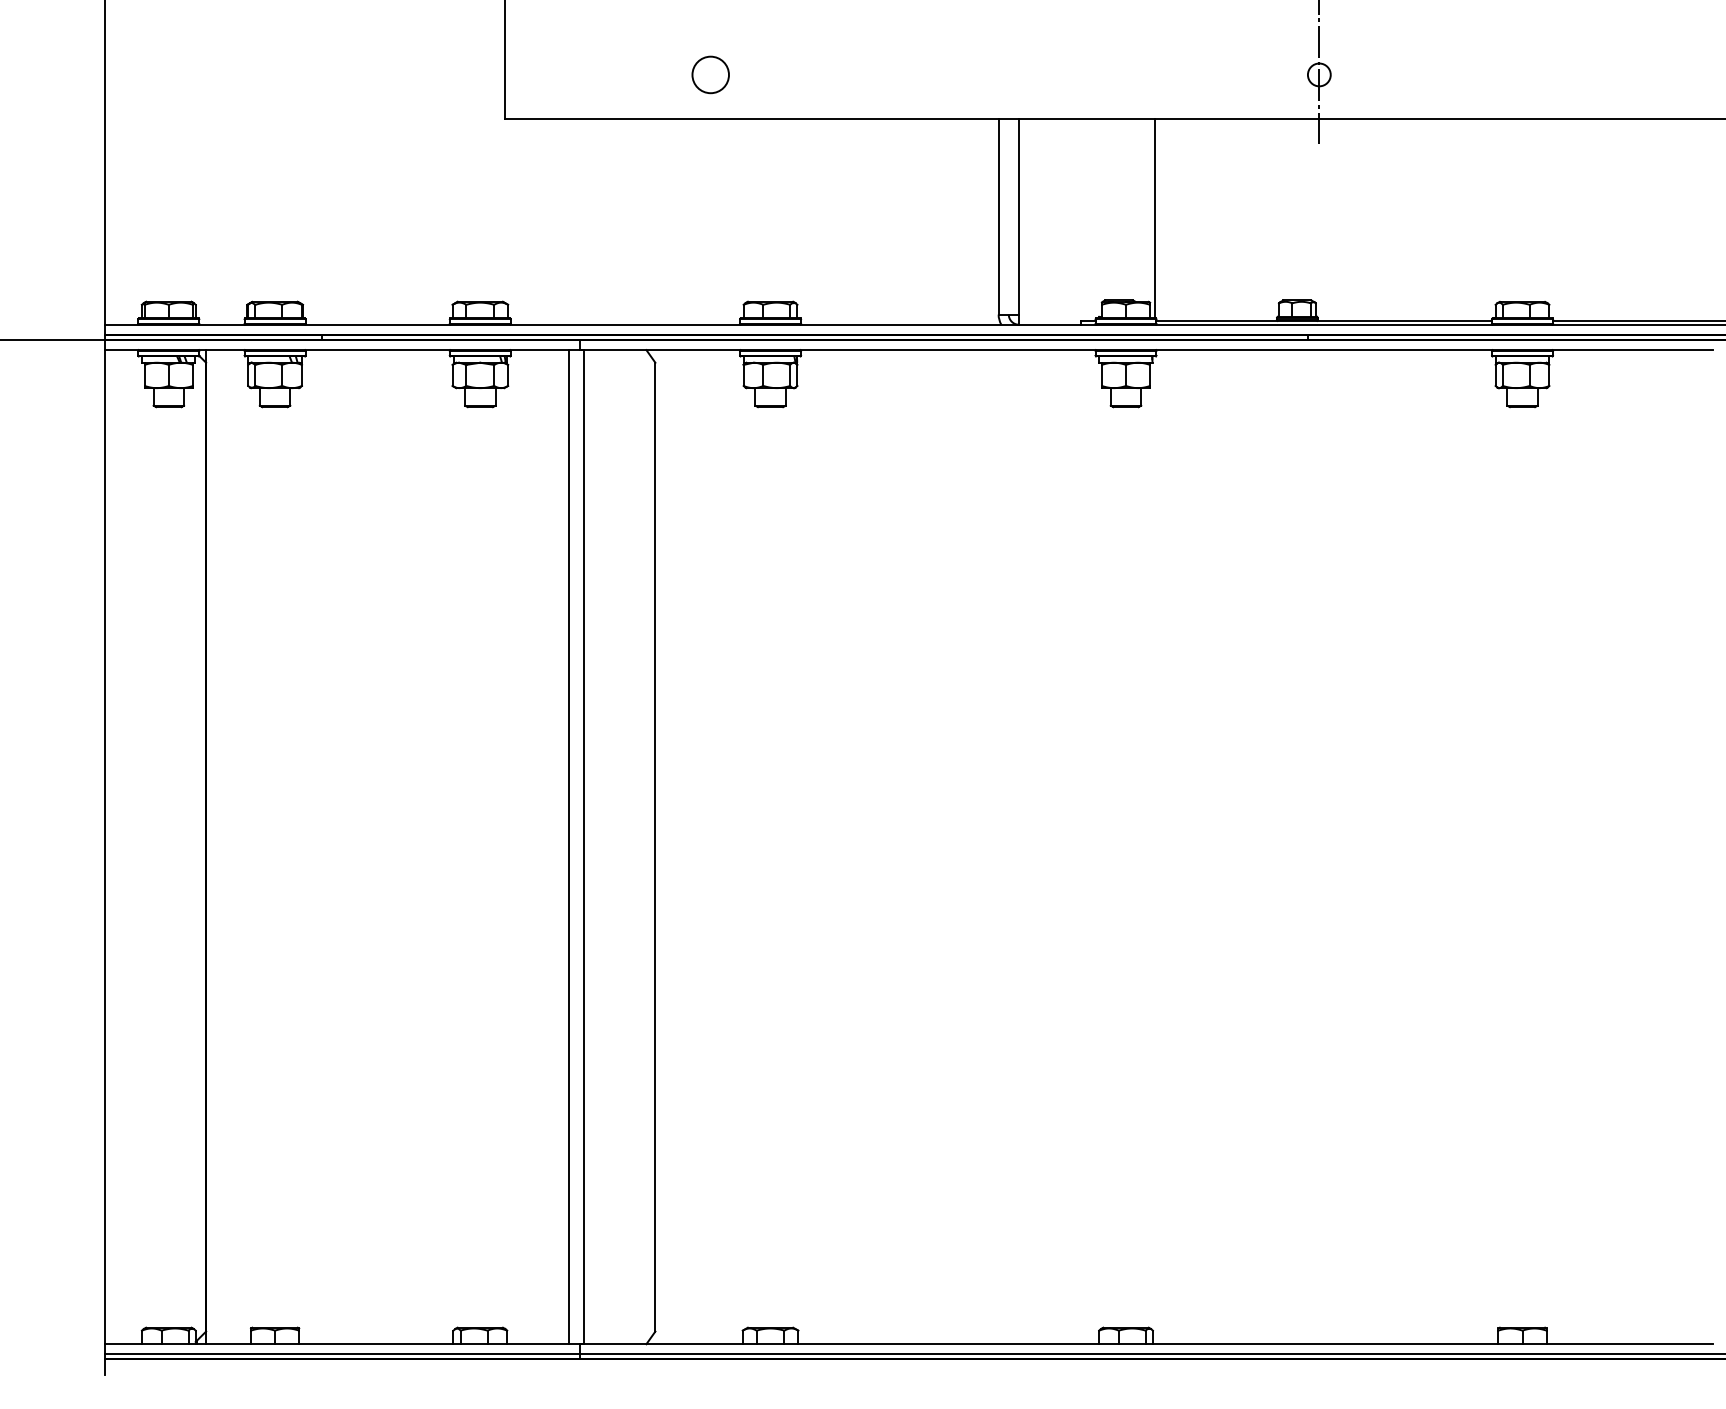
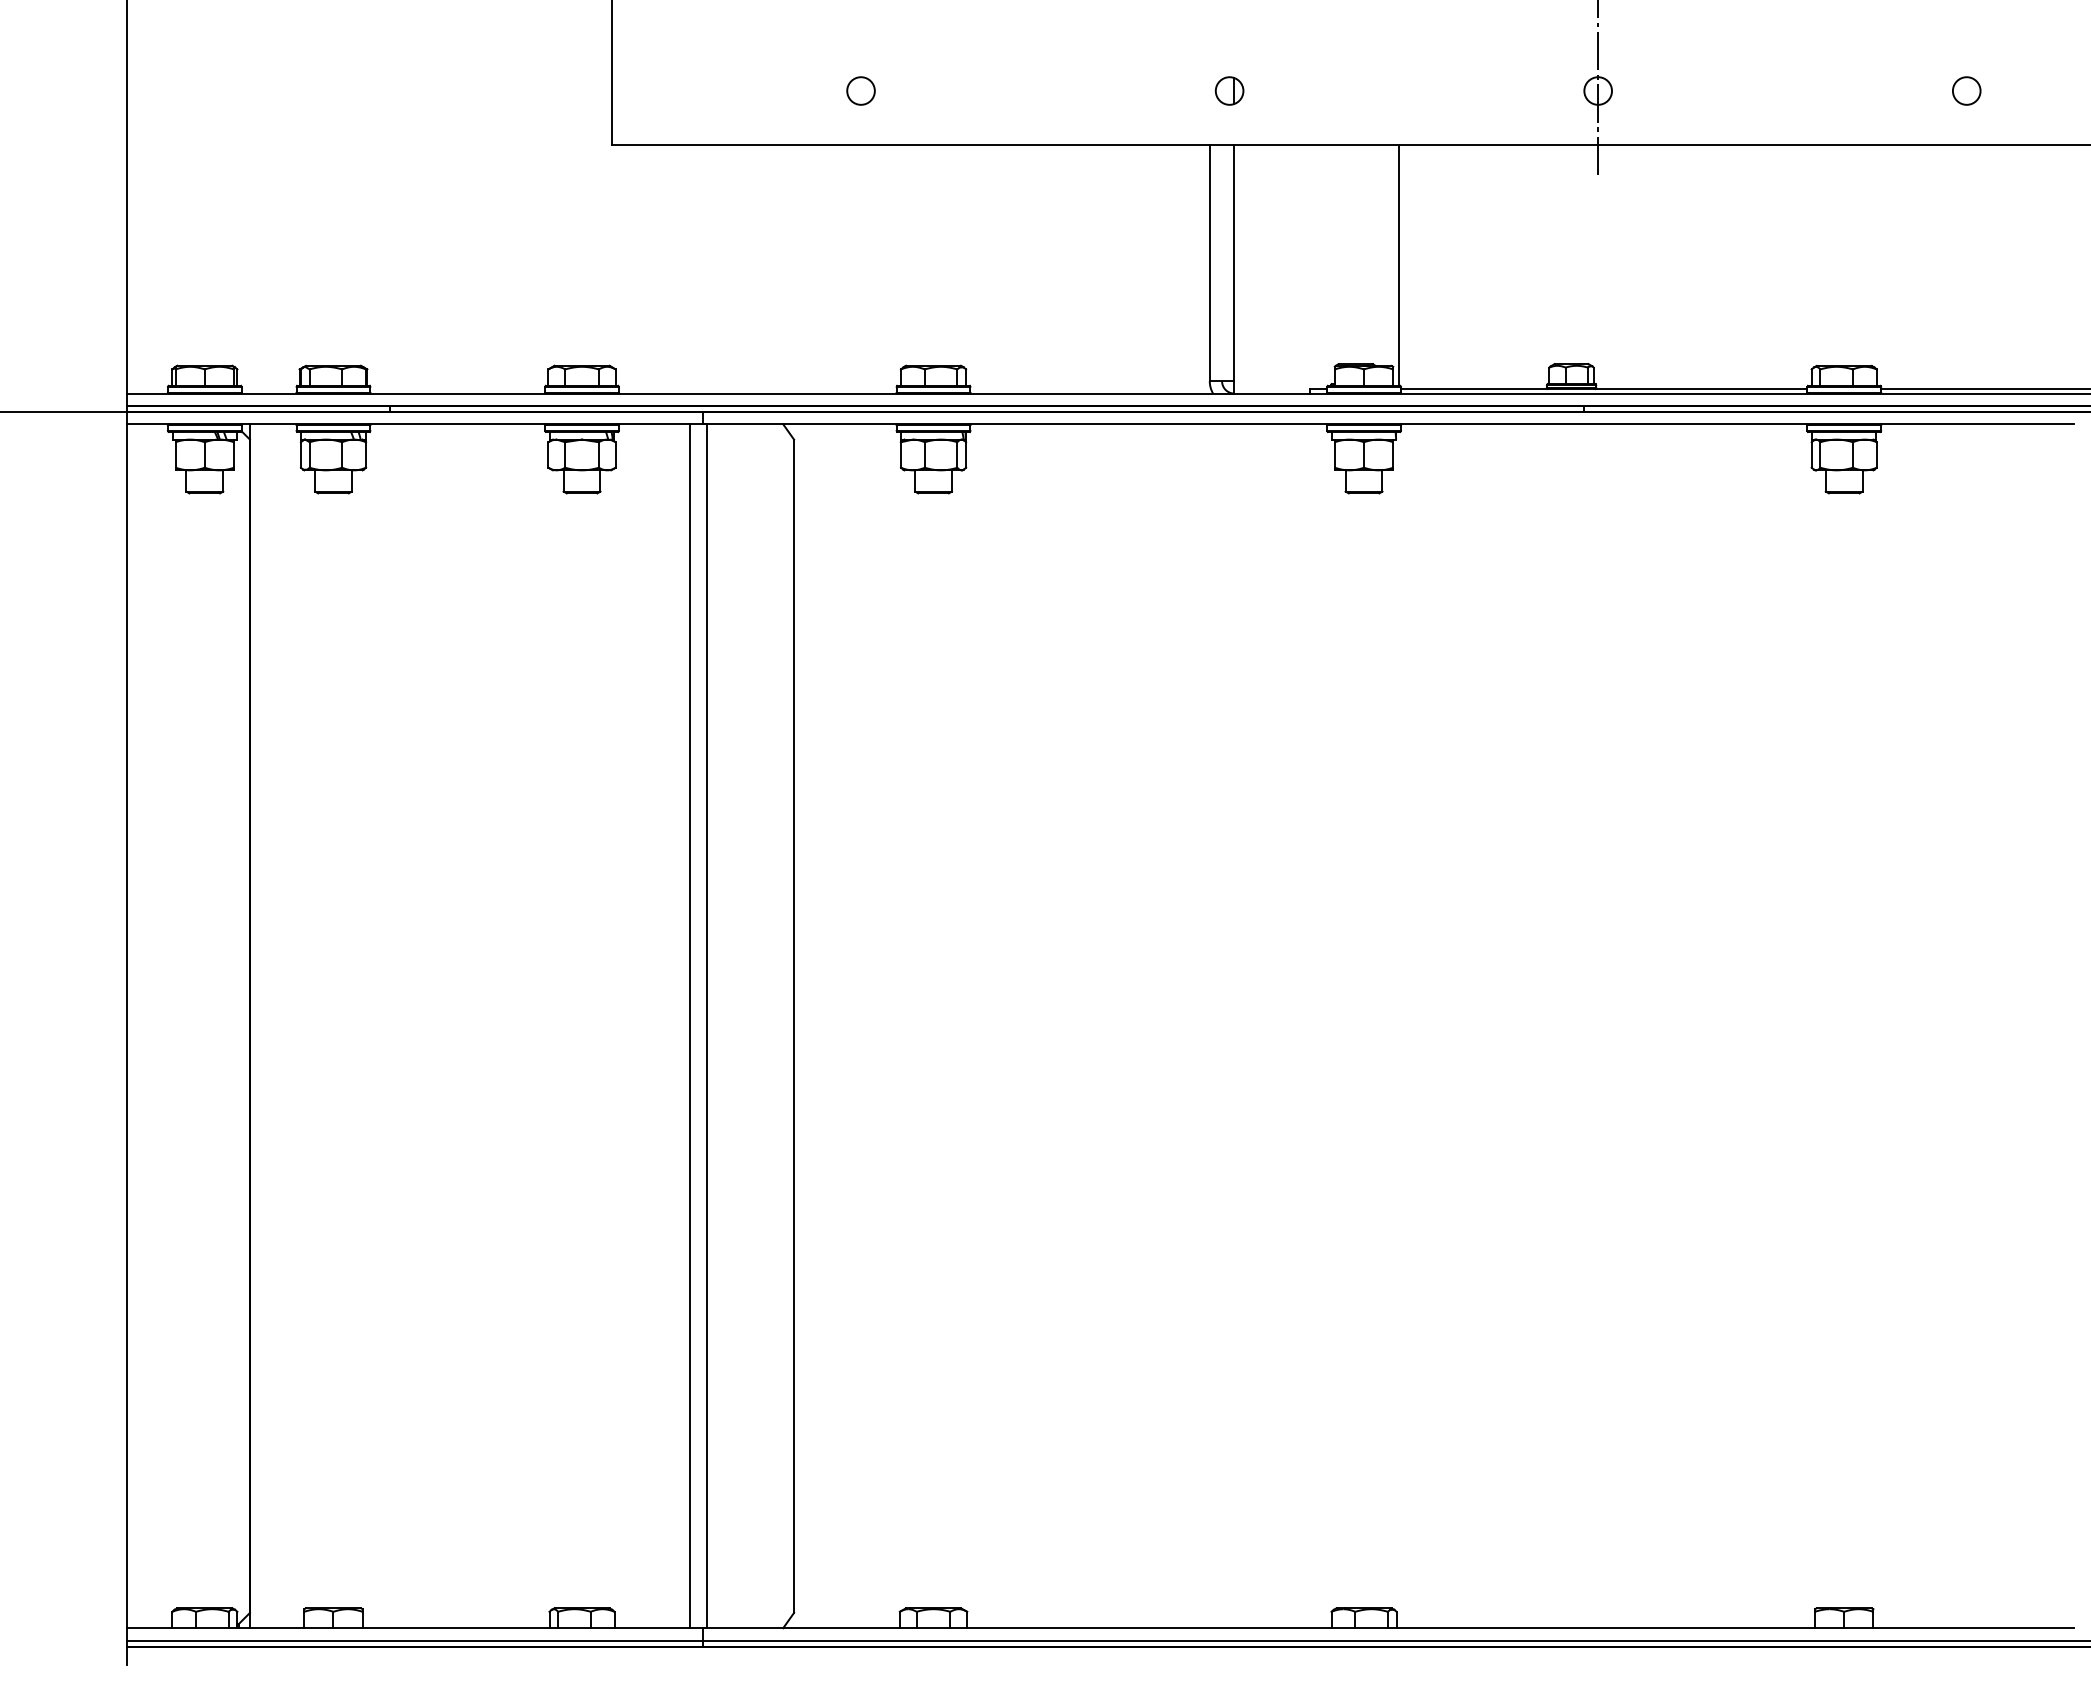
circle: (710, 74) -> (860, 90), size x0.62
part: (1014, 74) -> (1229, 90), added
circle: (1623, 74) -> (1966, 90), added

